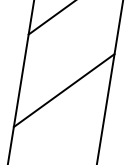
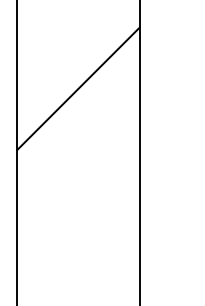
line: (64, 90) -> (78, 219), removed

